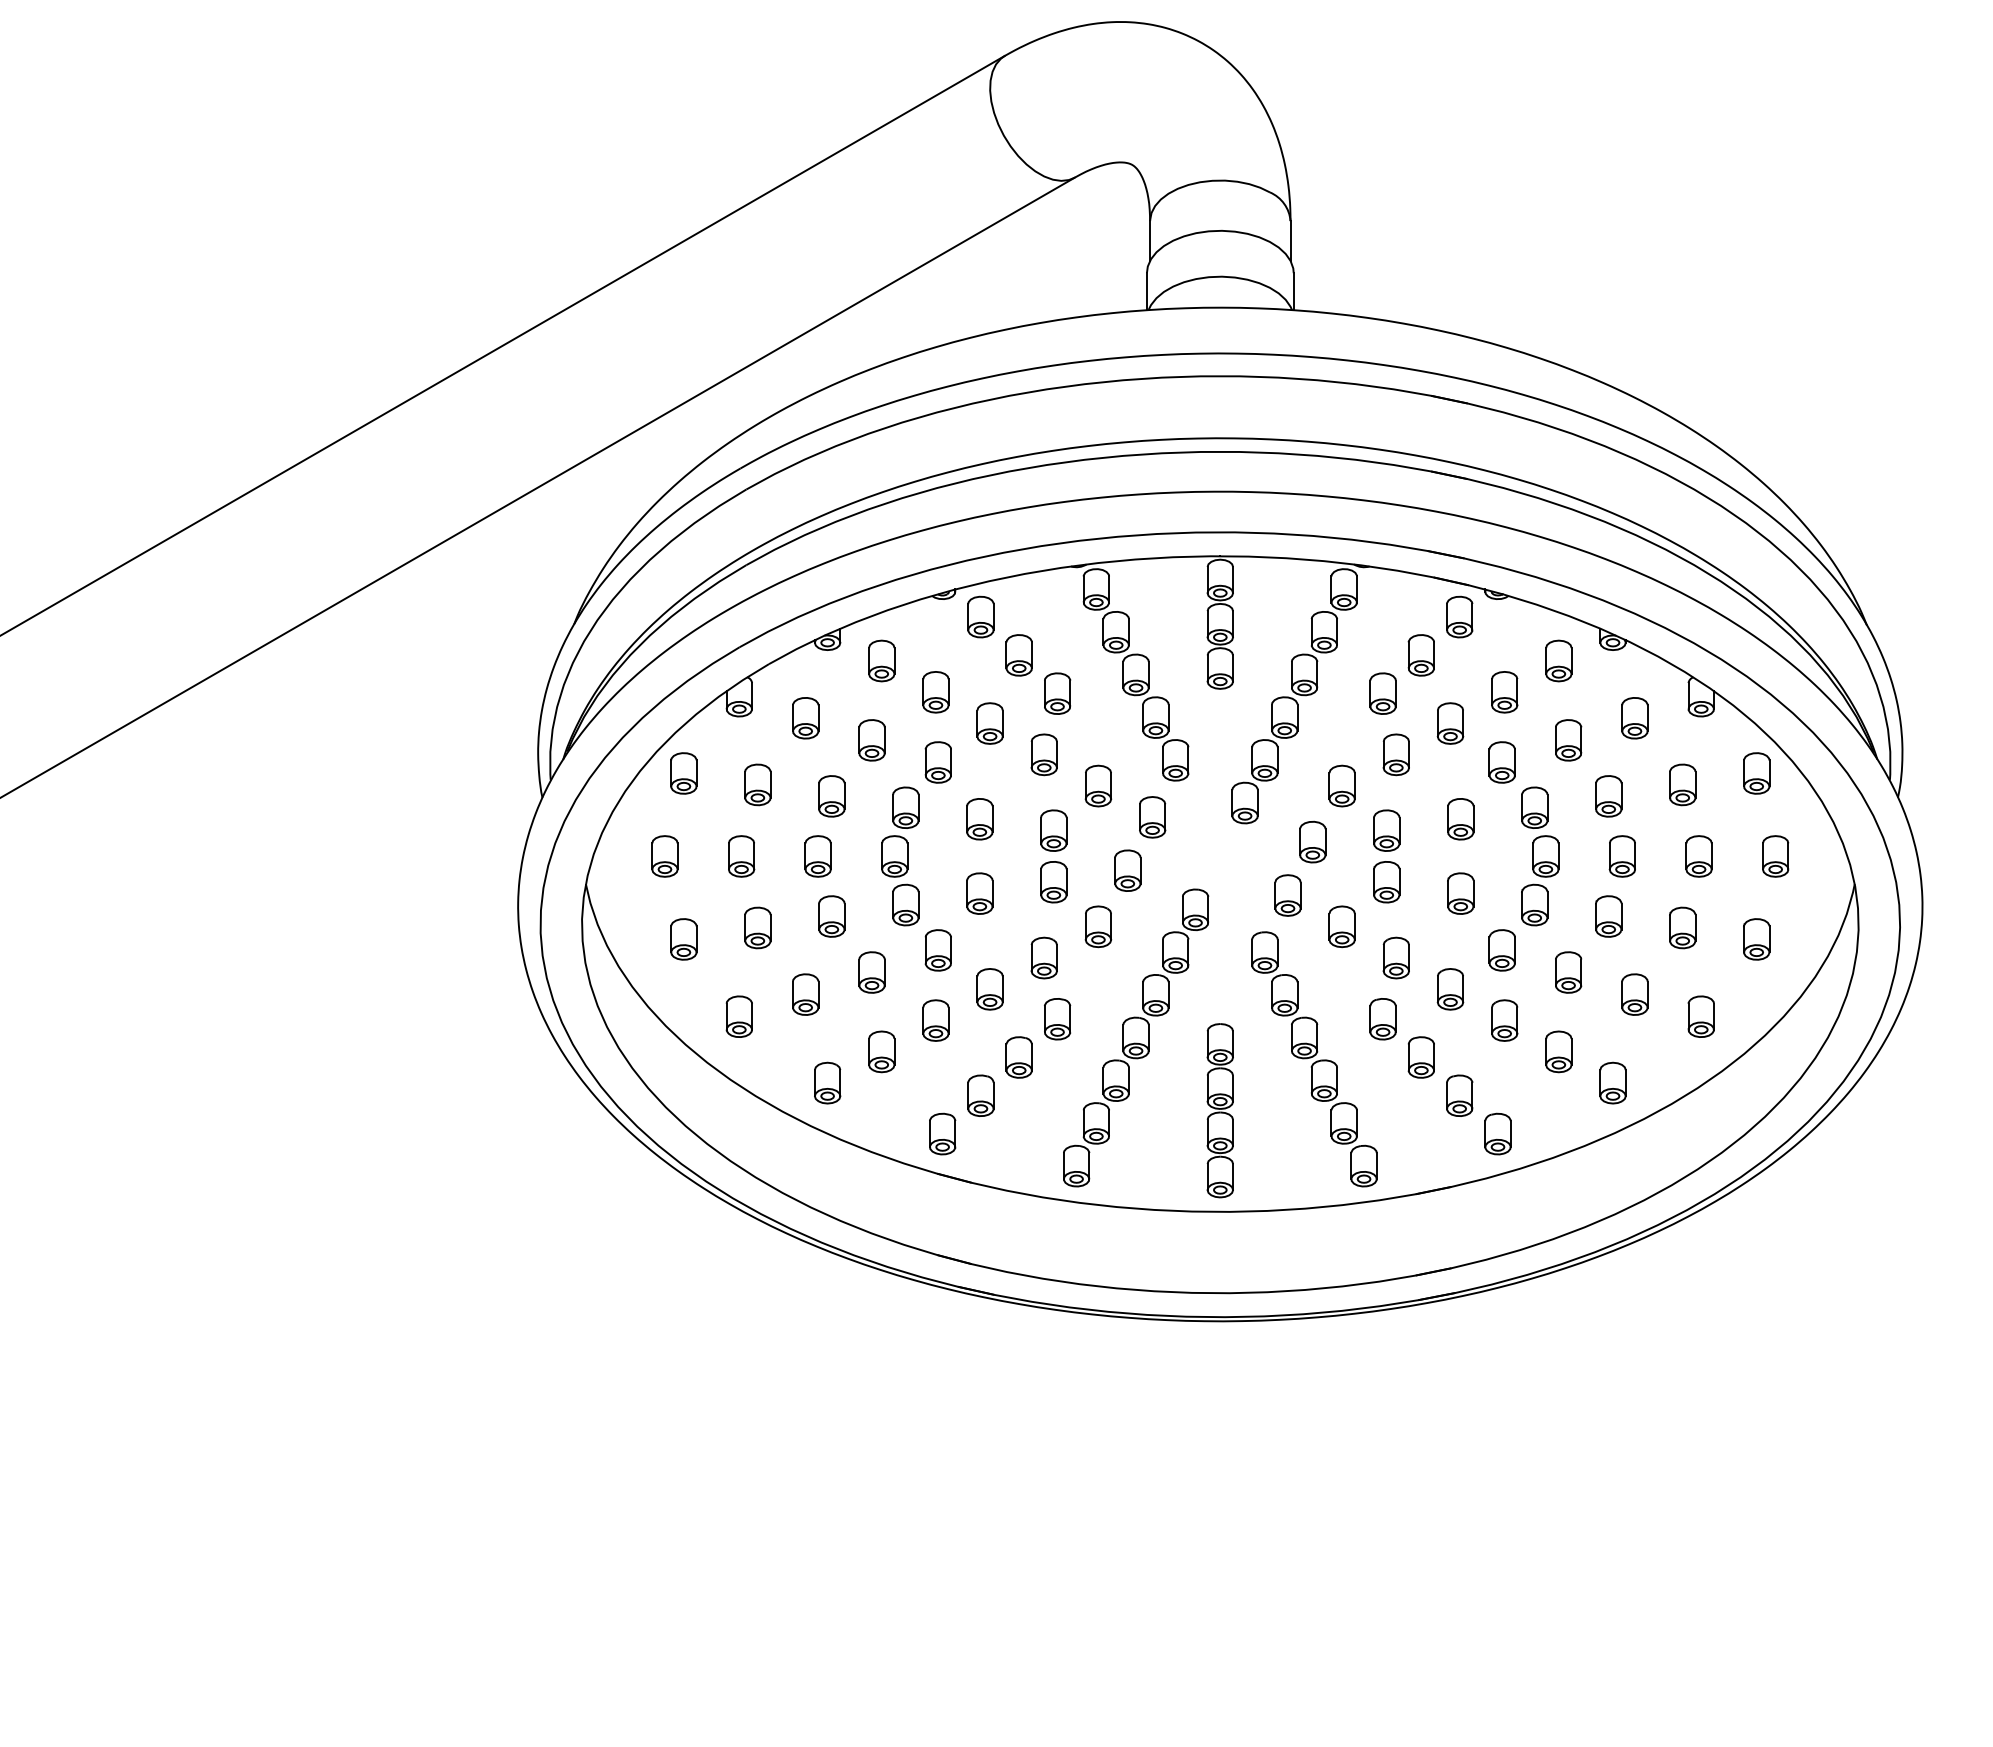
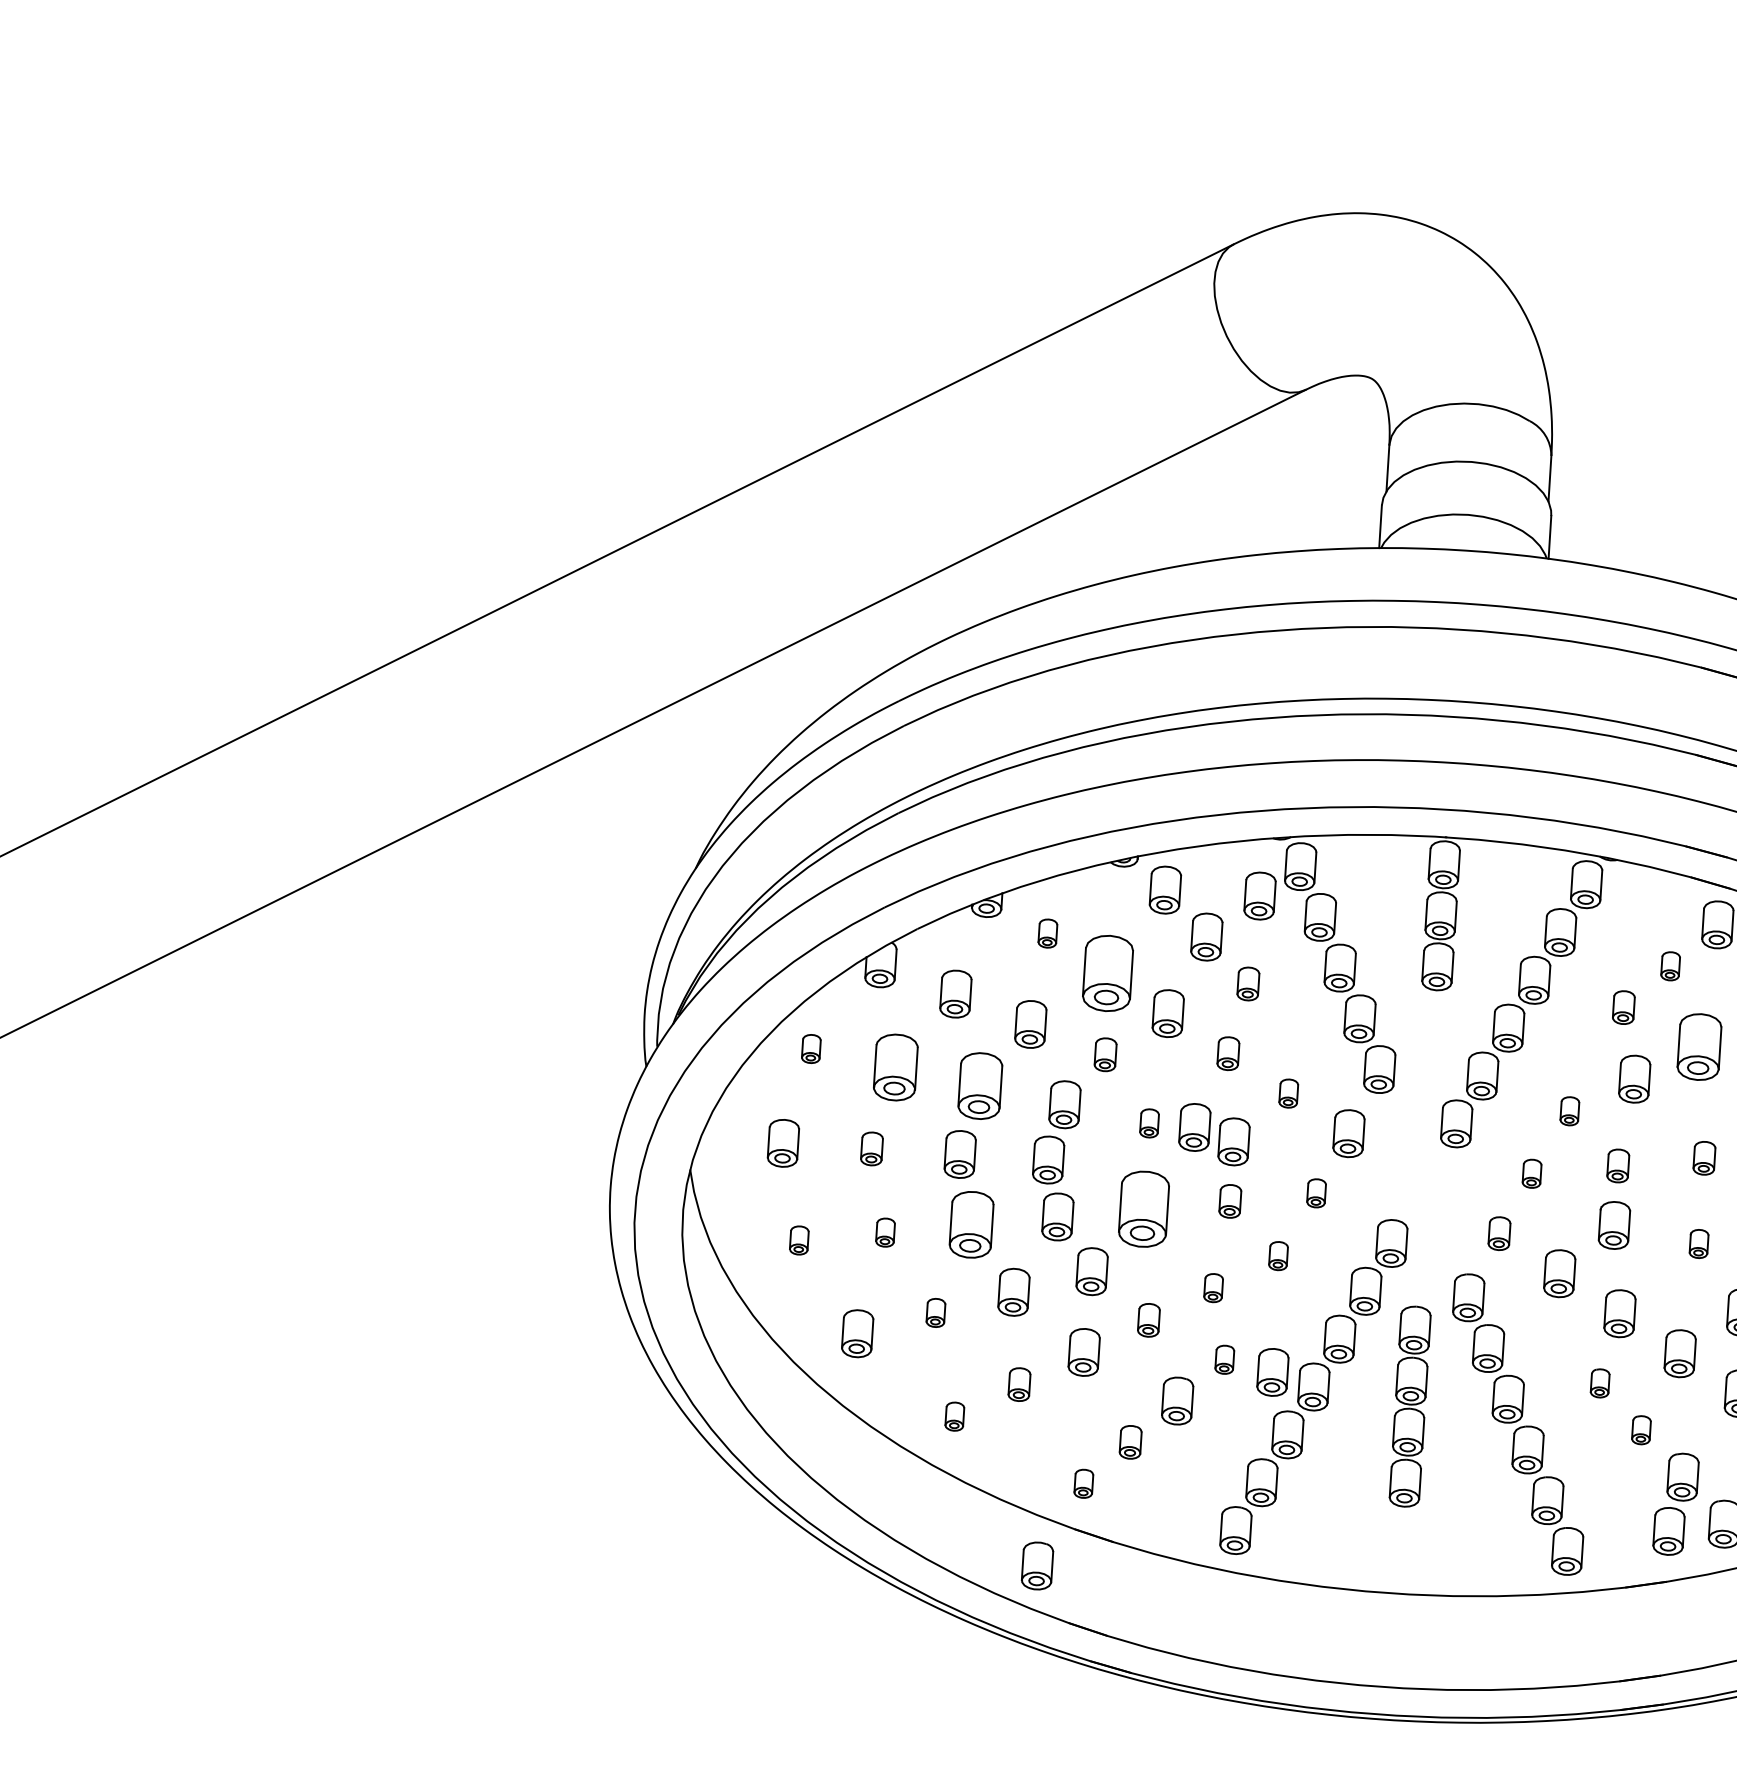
part: (1062, 616) -> (1259, 895), added
part: (1420, 655) -> (1669, 966), size x0.6
part: (881, 660) -> (1047, 932), size x0.6
part: (935, 692) -> (1107, 973), size x1.6
part: (1057, 693) -> (1248, 983), size x0.7
part: (1382, 693) -> (1623, 1007), size x0.7
part: (1450, 723) -> (1699, 1046), size x1.4
part: (1043, 754) -> (1227, 1053), size x0.7
part: (937, 762) -> (1104, 1054), size x0.7
part: (683, 773) -> (810, 1049), size x0.6
part: (757, 784) -> (895, 1067), size x1.4
part: (1098, 785) -> (1288, 1092), size x0.6
part: (1341, 785) -> (1569, 1110), size x0.6
part: (831, 796) -> (979, 1086), size x1.4
part: (979, 819) -> (1149, 1123), size x0.6
part: (1460, 819) -> (1704, 1158), size x0.7
part: (1018, 820) -> (1193, 1127), added
part: (1386, 830) -> (1617, 1165), size x0.7
part: (1312, 841) -> (1531, 1173), size x0.6
part: (741, 856) -> (871, 1148), size x0.7
part: (1127, 870) -> (1316, 1193), size x0.6
part: (1053, 882) -> (1229, 1201), size x0.7
part: (979, 893) -> (1143, 1208), size x1.6
part: (1460, 893) -> (1698, 1243), size x0.6
part: (1287, 895) -> (1498, 1233), size x0.7
part: (831, 916) -> (971, 1224), size x1.4
part: (1098, 926) -> (1278, 1255), size x0.6
part: (757, 927) -> (885, 1232), size x0.6
part: (683, 939) -> (798, 1240), size x0.6
part: (1043, 957) -> (1212, 1287), size x0.6
part: (989, 989) -> (1148, 1320), size x0.7
part: (805, 994) -> (935, 1312), size x0.6
part: (1057, 1019) -> (1224, 1359), size x0.6
part: (1382, 1019) -> (1599, 1383), size x0.6
part: (1099, 1027) -> (1272, 1372), added
part: (881, 1051) -> (1019, 1384), size x0.7
part: (1420, 1057) -> (1640, 1430), size x0.6
part: (827, 1082) -> (954, 1415), size x0.6
part: (980, 1095) -> (1130, 1442), size x0.7
part: (1219, 1110) -> (1409, 1406), moved
part: (942, 1133) -> (1083, 1483), size x0.6
part: (1450, 1143) -> (1668, 1531), added
part: (906, 1207) -> (1036, 1565), added

